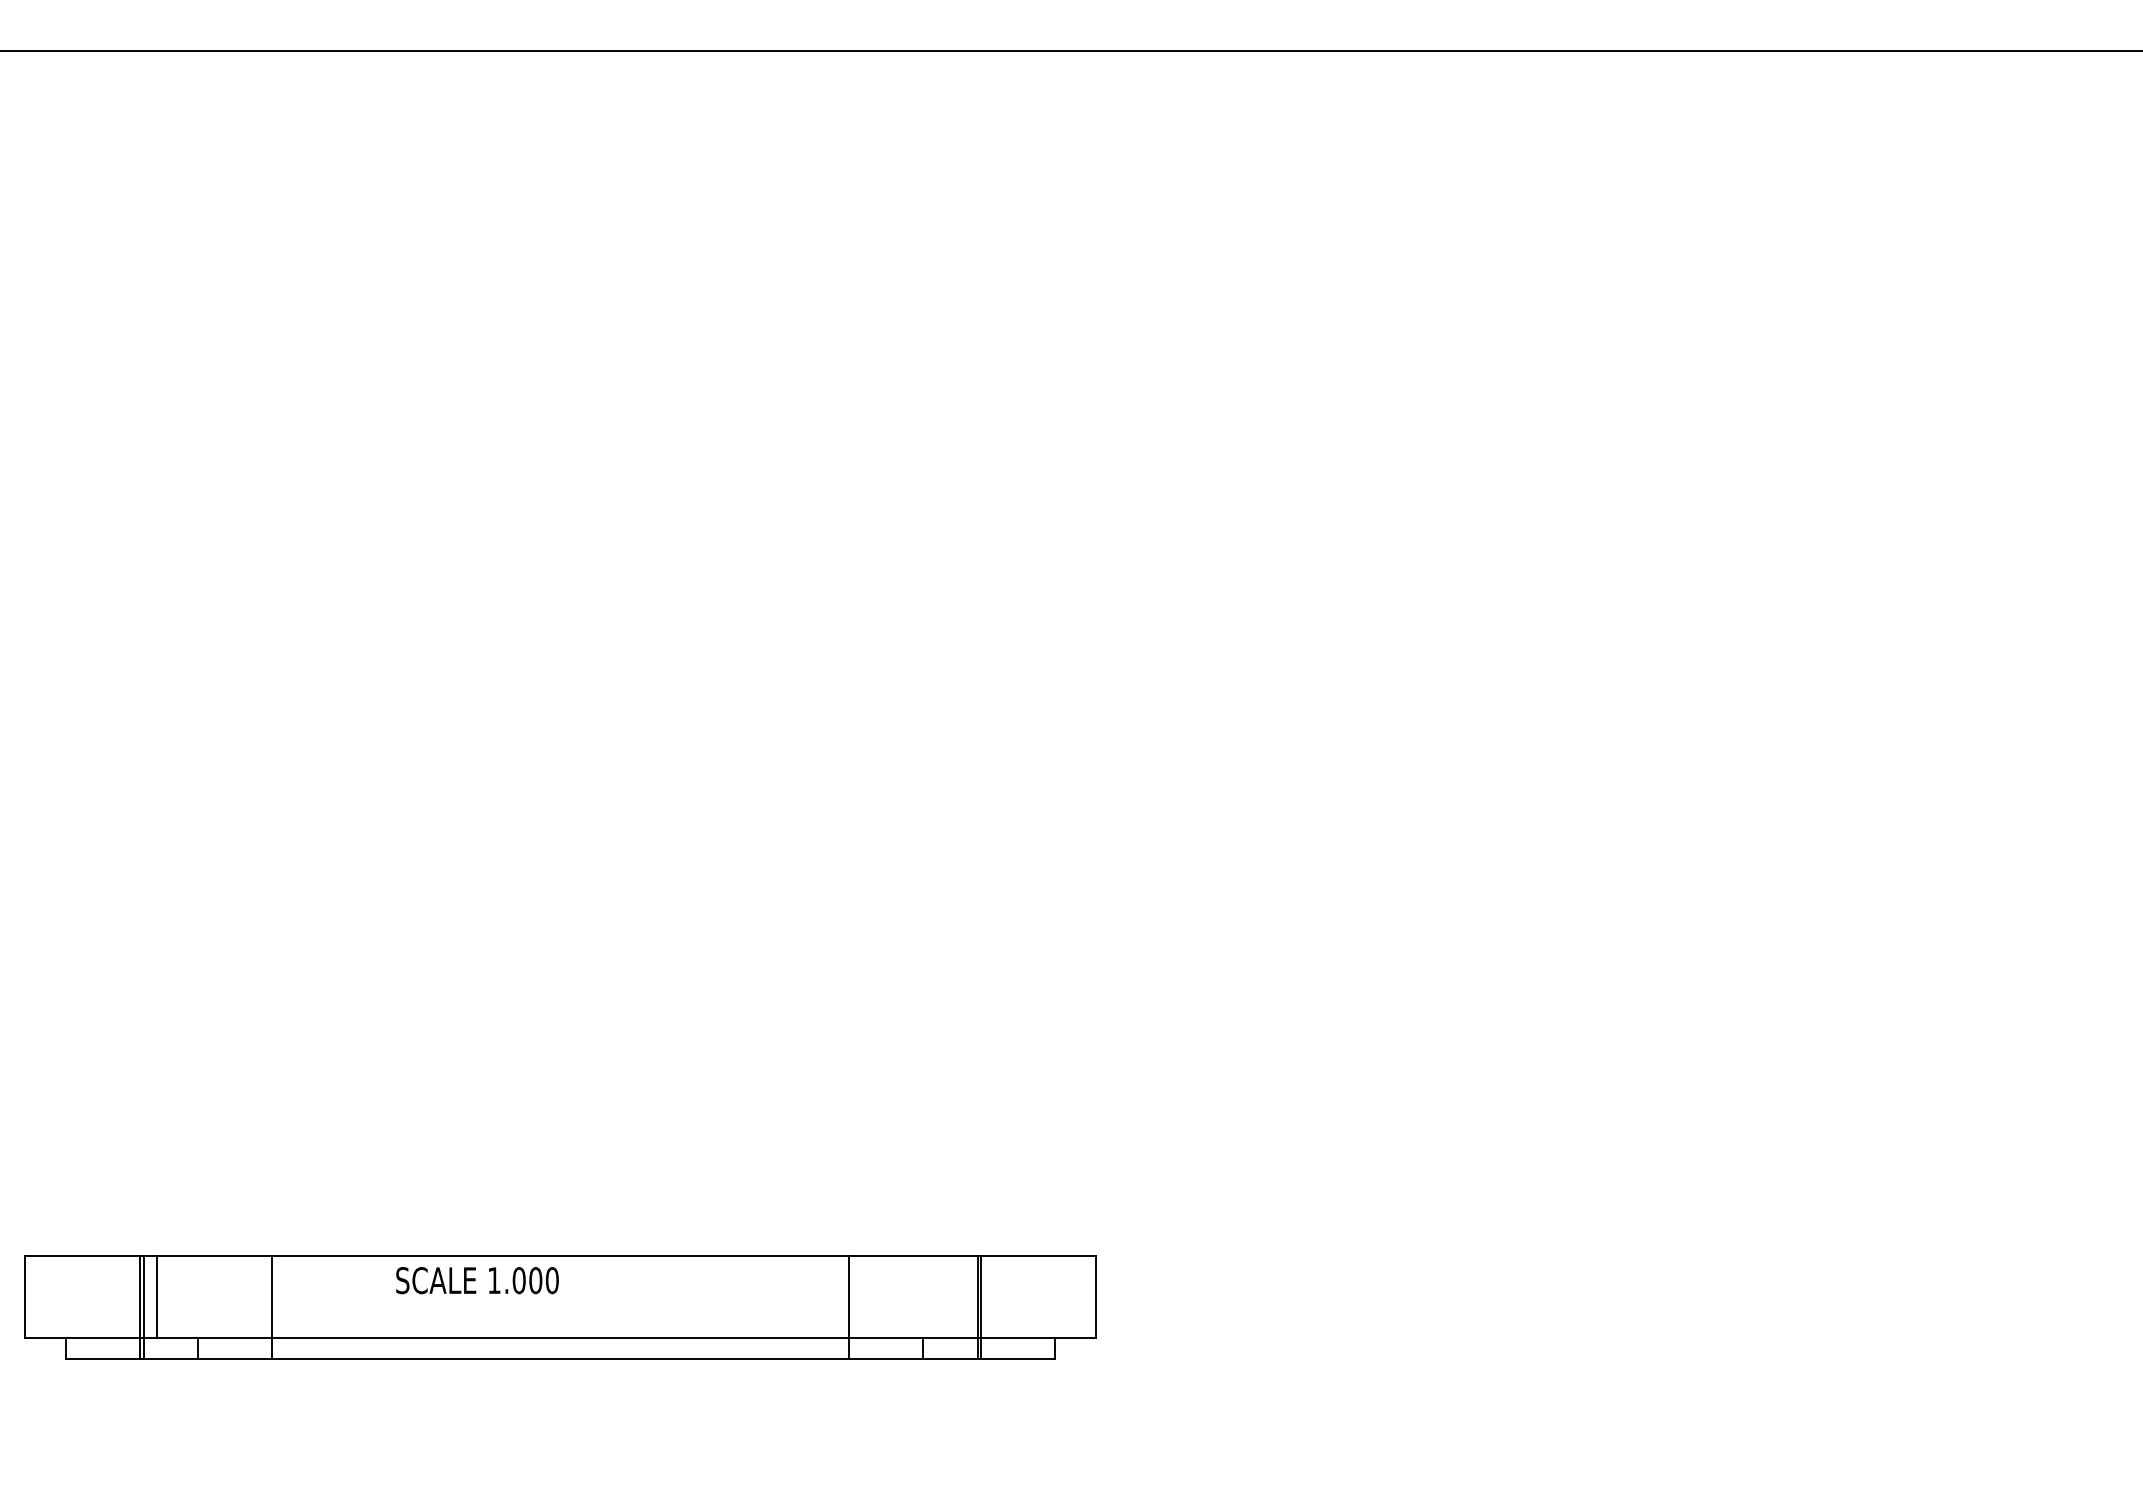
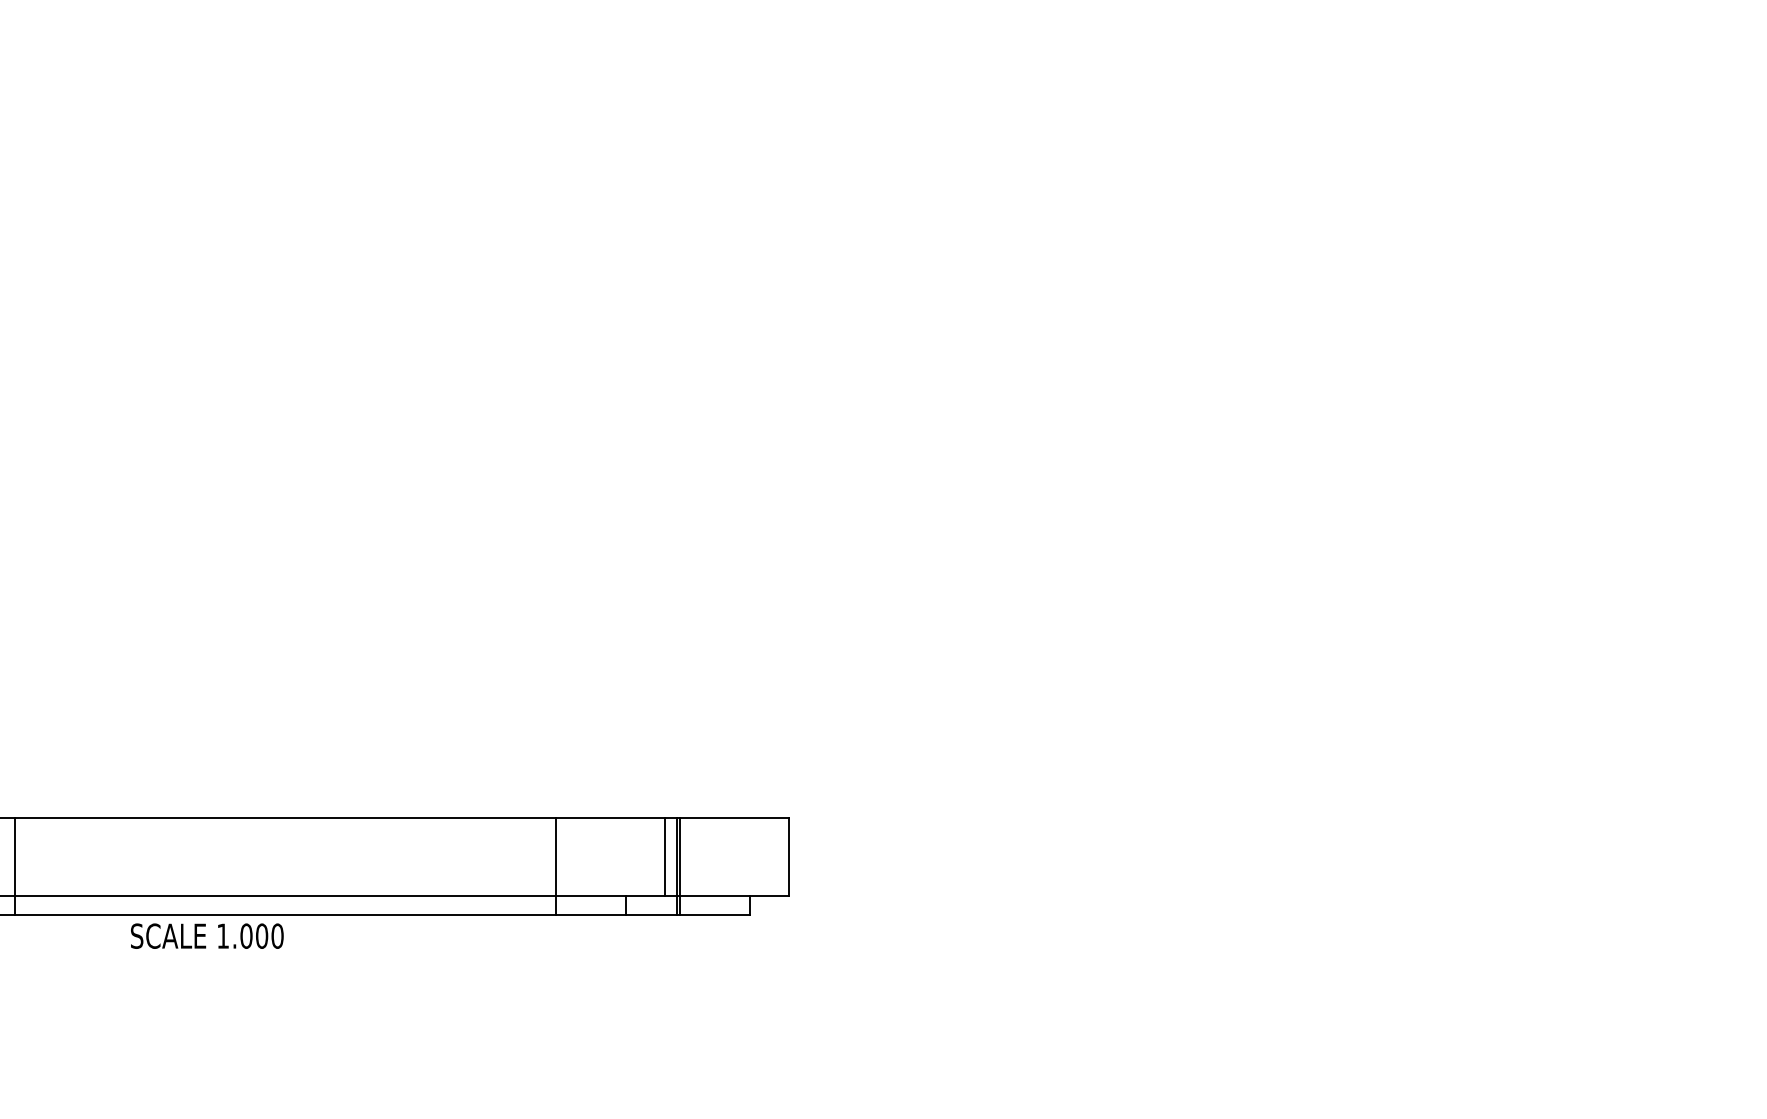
text: (477, 1280) -> (207, 936), moved
line: (964, 1297) -> (664, 857), added

